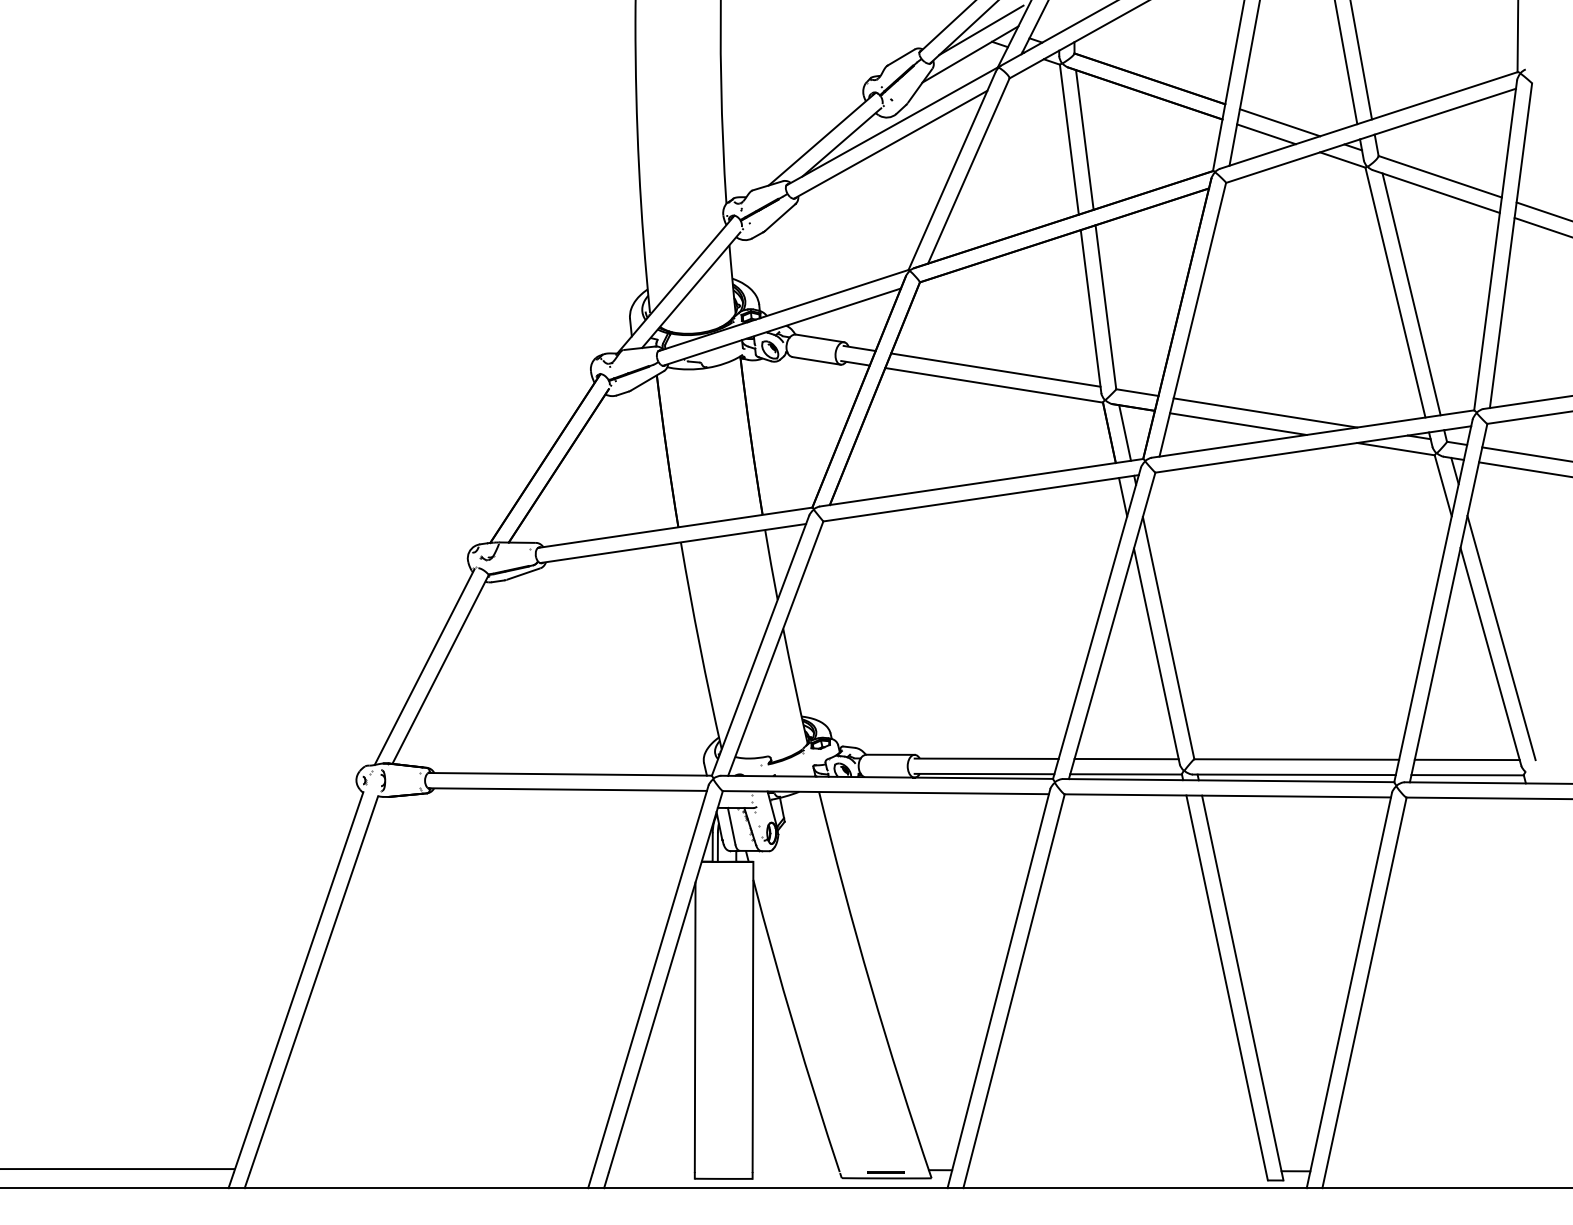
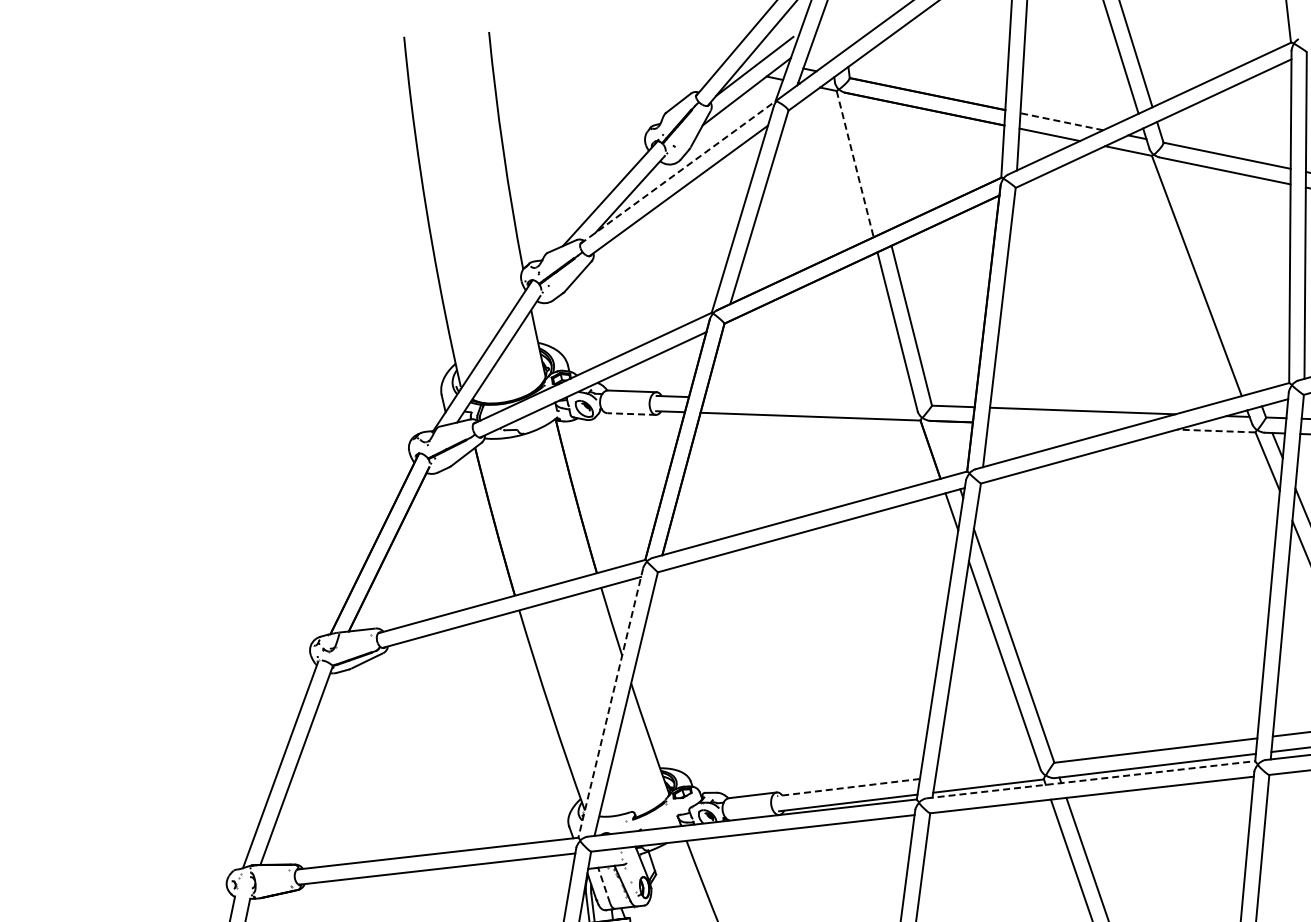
line: (1279, 122) -> (1061, 121), solid -> dashed
line: (892, 126) -> (678, 172), solid -> dashed
line: (1069, 139) -> (855, 163), solid -> dashed
line: (1084, 139) -> (870, 162), removed
line: (1411, 294) -> (1212, 275), removed
line: (816, 360) -> (631, 413), solid -> dashed
line: (995, 369) -> (809, 400), removed
line: (1238, 423) -> (1057, 424), removed
line: (1124, 432) -> (945, 447), removed
line: (1395, 449) -> (1215, 431), solid -> dashed
line: (760, 645) -> (610, 702), solid -> dashed
line: (986, 758) -> (848, 787), solid -> dashed
line: (1126, 758) -> (987, 770), removed
line: (1228, 780) -> (1090, 779), solid -> dashed
line: (731, 826) -> (603, 885), solid -> dashed

